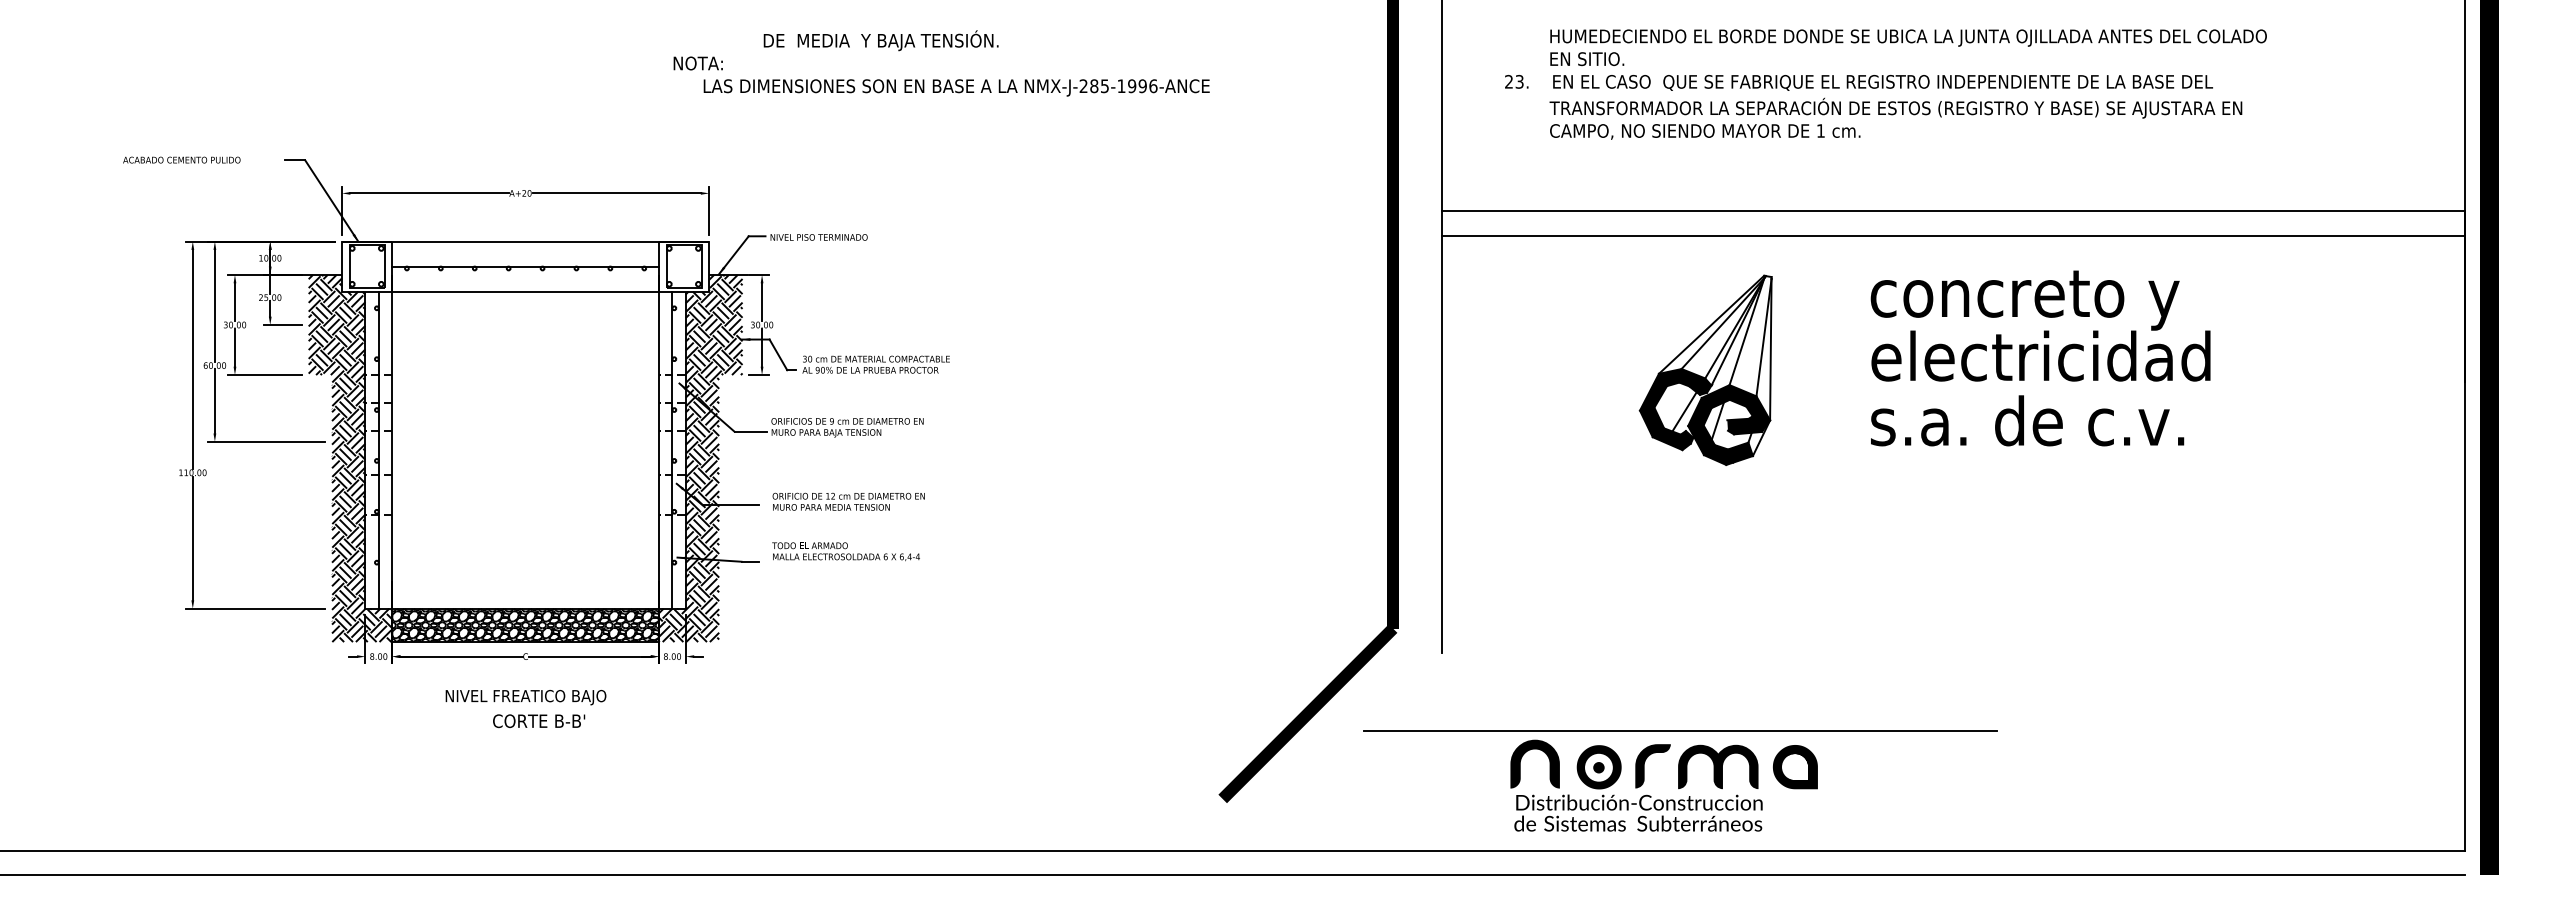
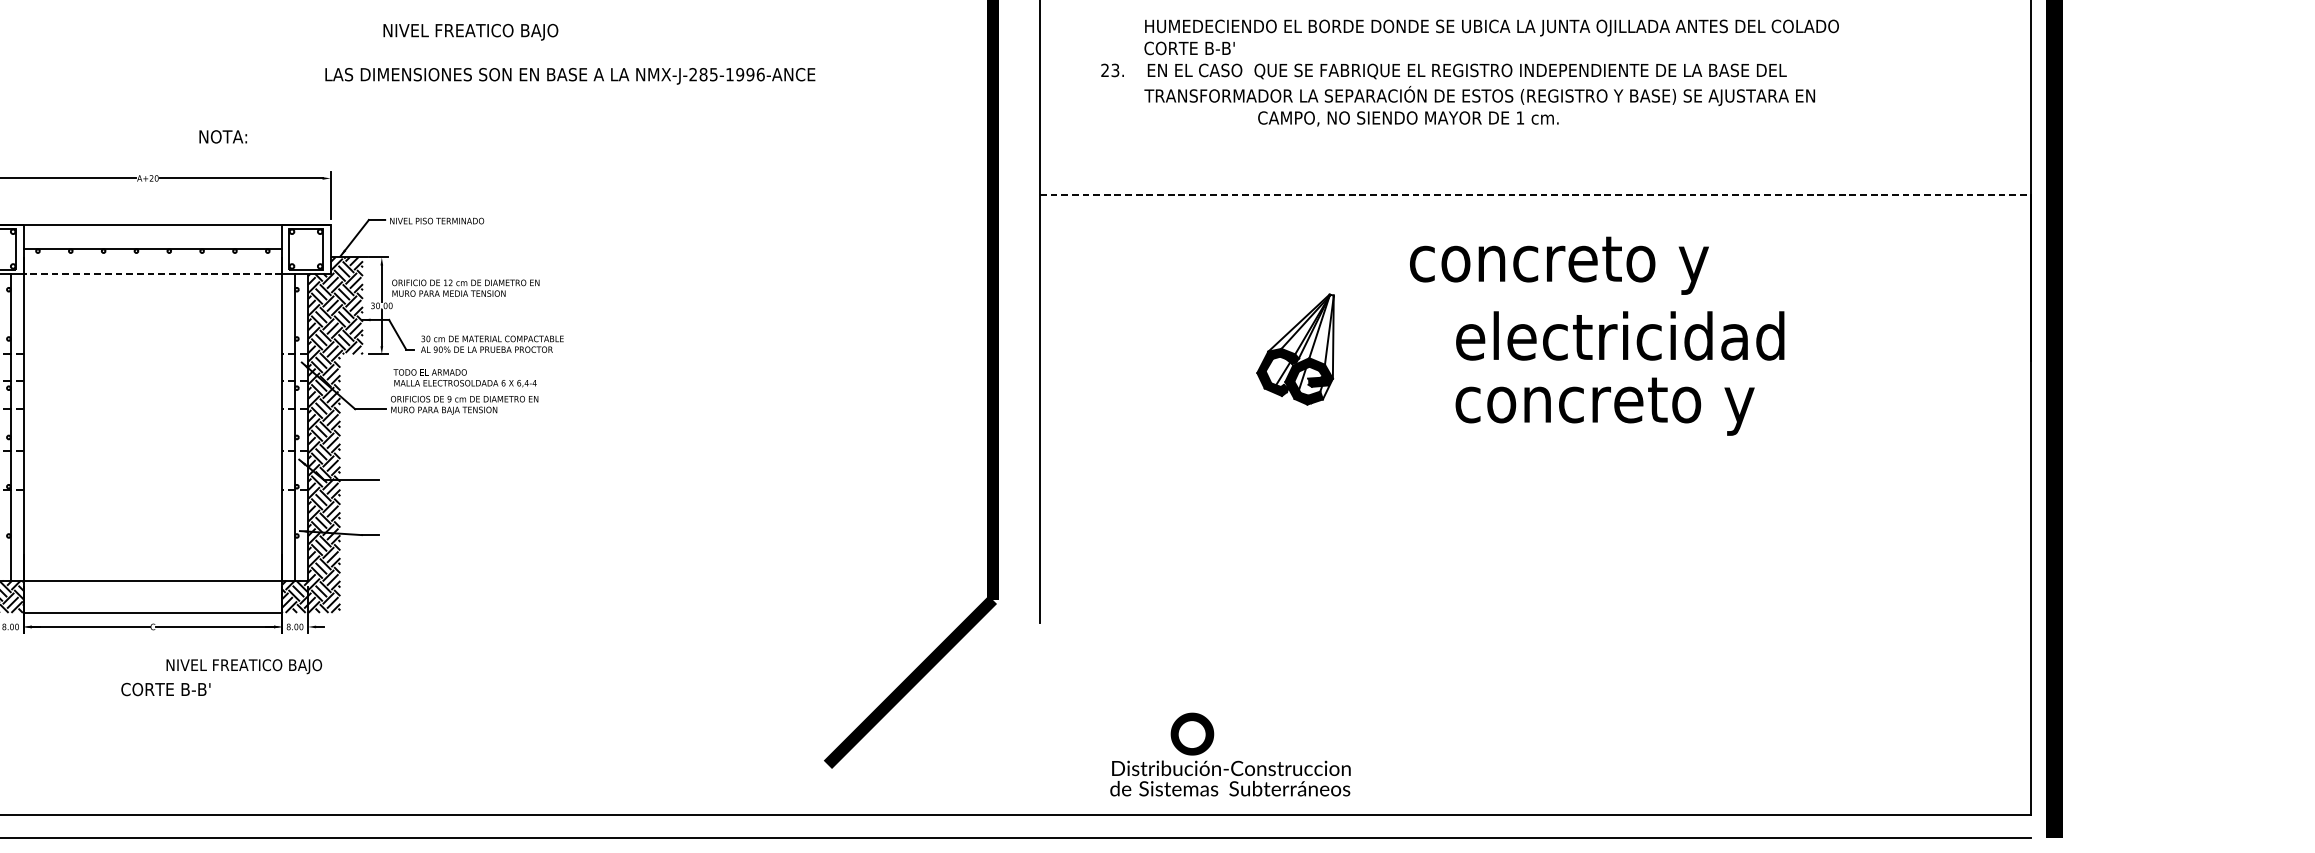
text: (881, 40) -> (497, 30), DE  MEDIA  Y BAJA TENSIÓN. -> NIVEL FREATICO BAJO
text: (1595, 59) -> (1188, 48), EN SITIO. -> CORTE B-B'
text: (697, 63) -> (222, 136), moved
text: (1705, 131) -> (1408, 118), moved
line: (1953, 210) -> (1535, 194), solid -> dashed
line: (1953, 235) -> (1535, 219), removed
line: (525, 291) -> (152, 273), solid -> dashed
text: (2024, 300) -> (1558, 265), moved
part: (1705, 369) -> (1295, 348), size x0.6
text: (2027, 427) -> (1607, 405), s.a. de c.v. -> concreto y
text: (848, 501) -> (465, 287), moved
text: (845, 551) -> (464, 378), moved
hatch: (525, 625) -> (152, 596), removed
text: (525, 697) -> (243, 666), moved
line: (1679, 730) -> (1270, 698), removed
fill: (1534, 763) -> (1129, 730), removed
fill: (1652, 766) -> (1244, 733), removed
fill: (1718, 766) -> (1307, 733), removed
fill: (1598, 767) -> (1191, 734), removed
part: (1795, 767) -> (1382, 734), removed

